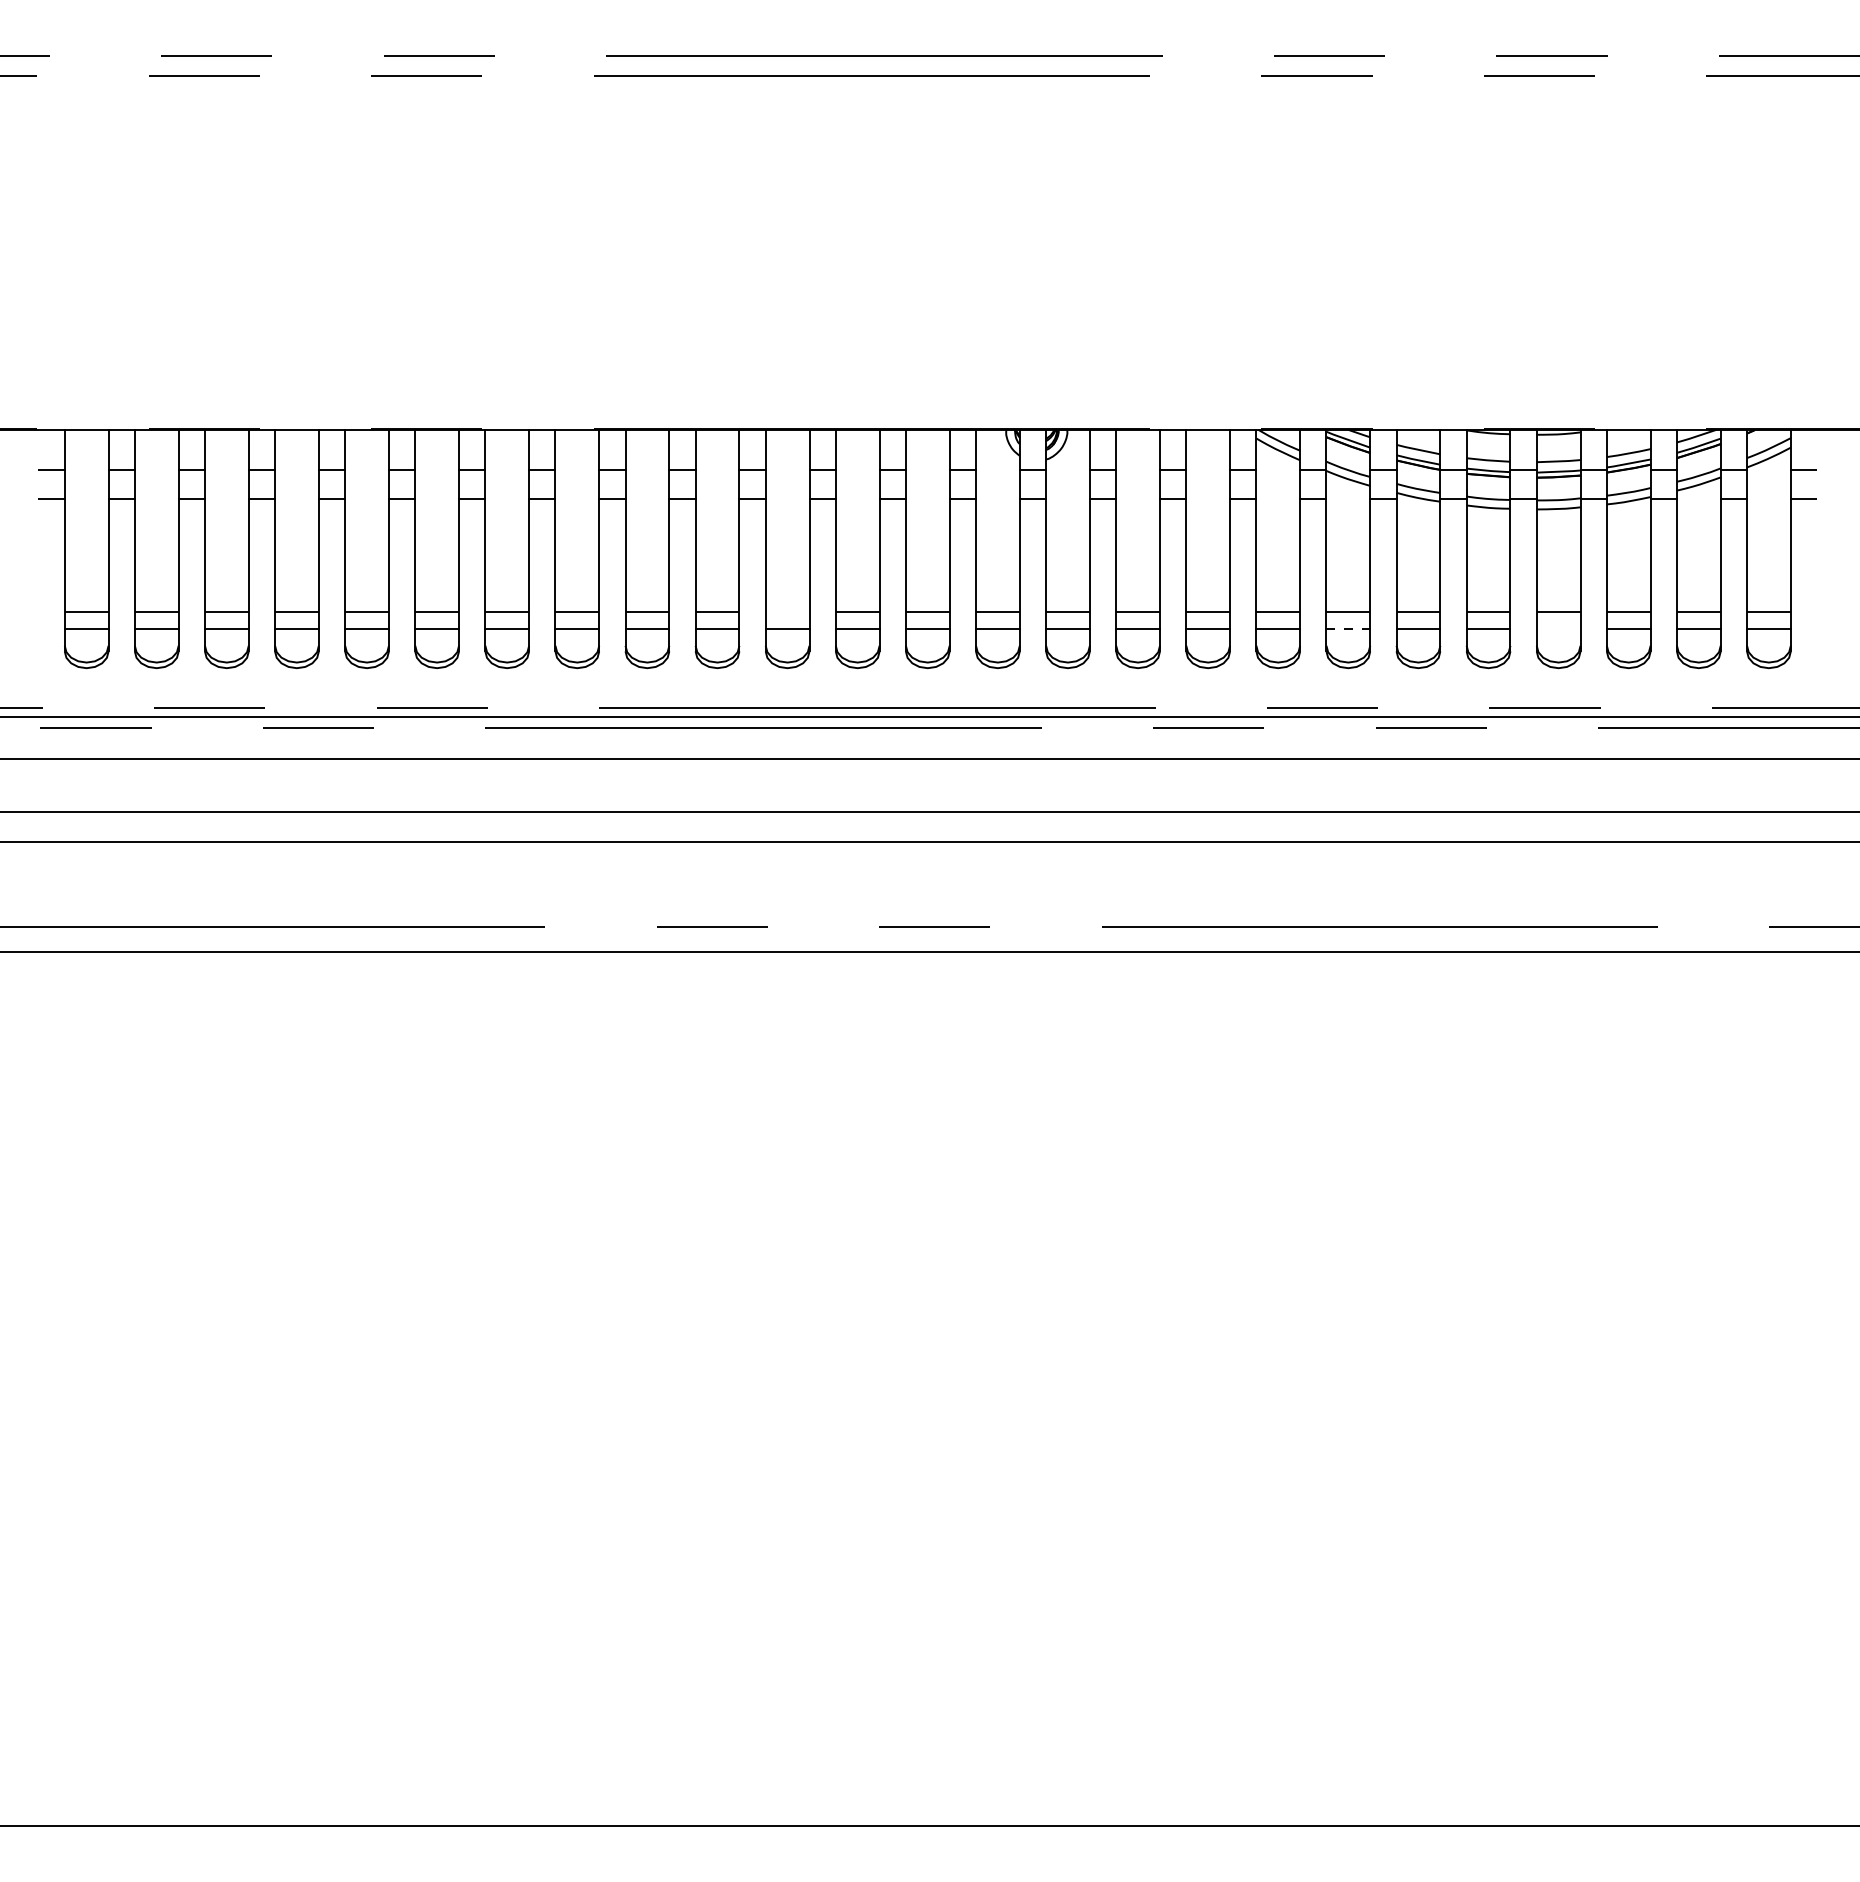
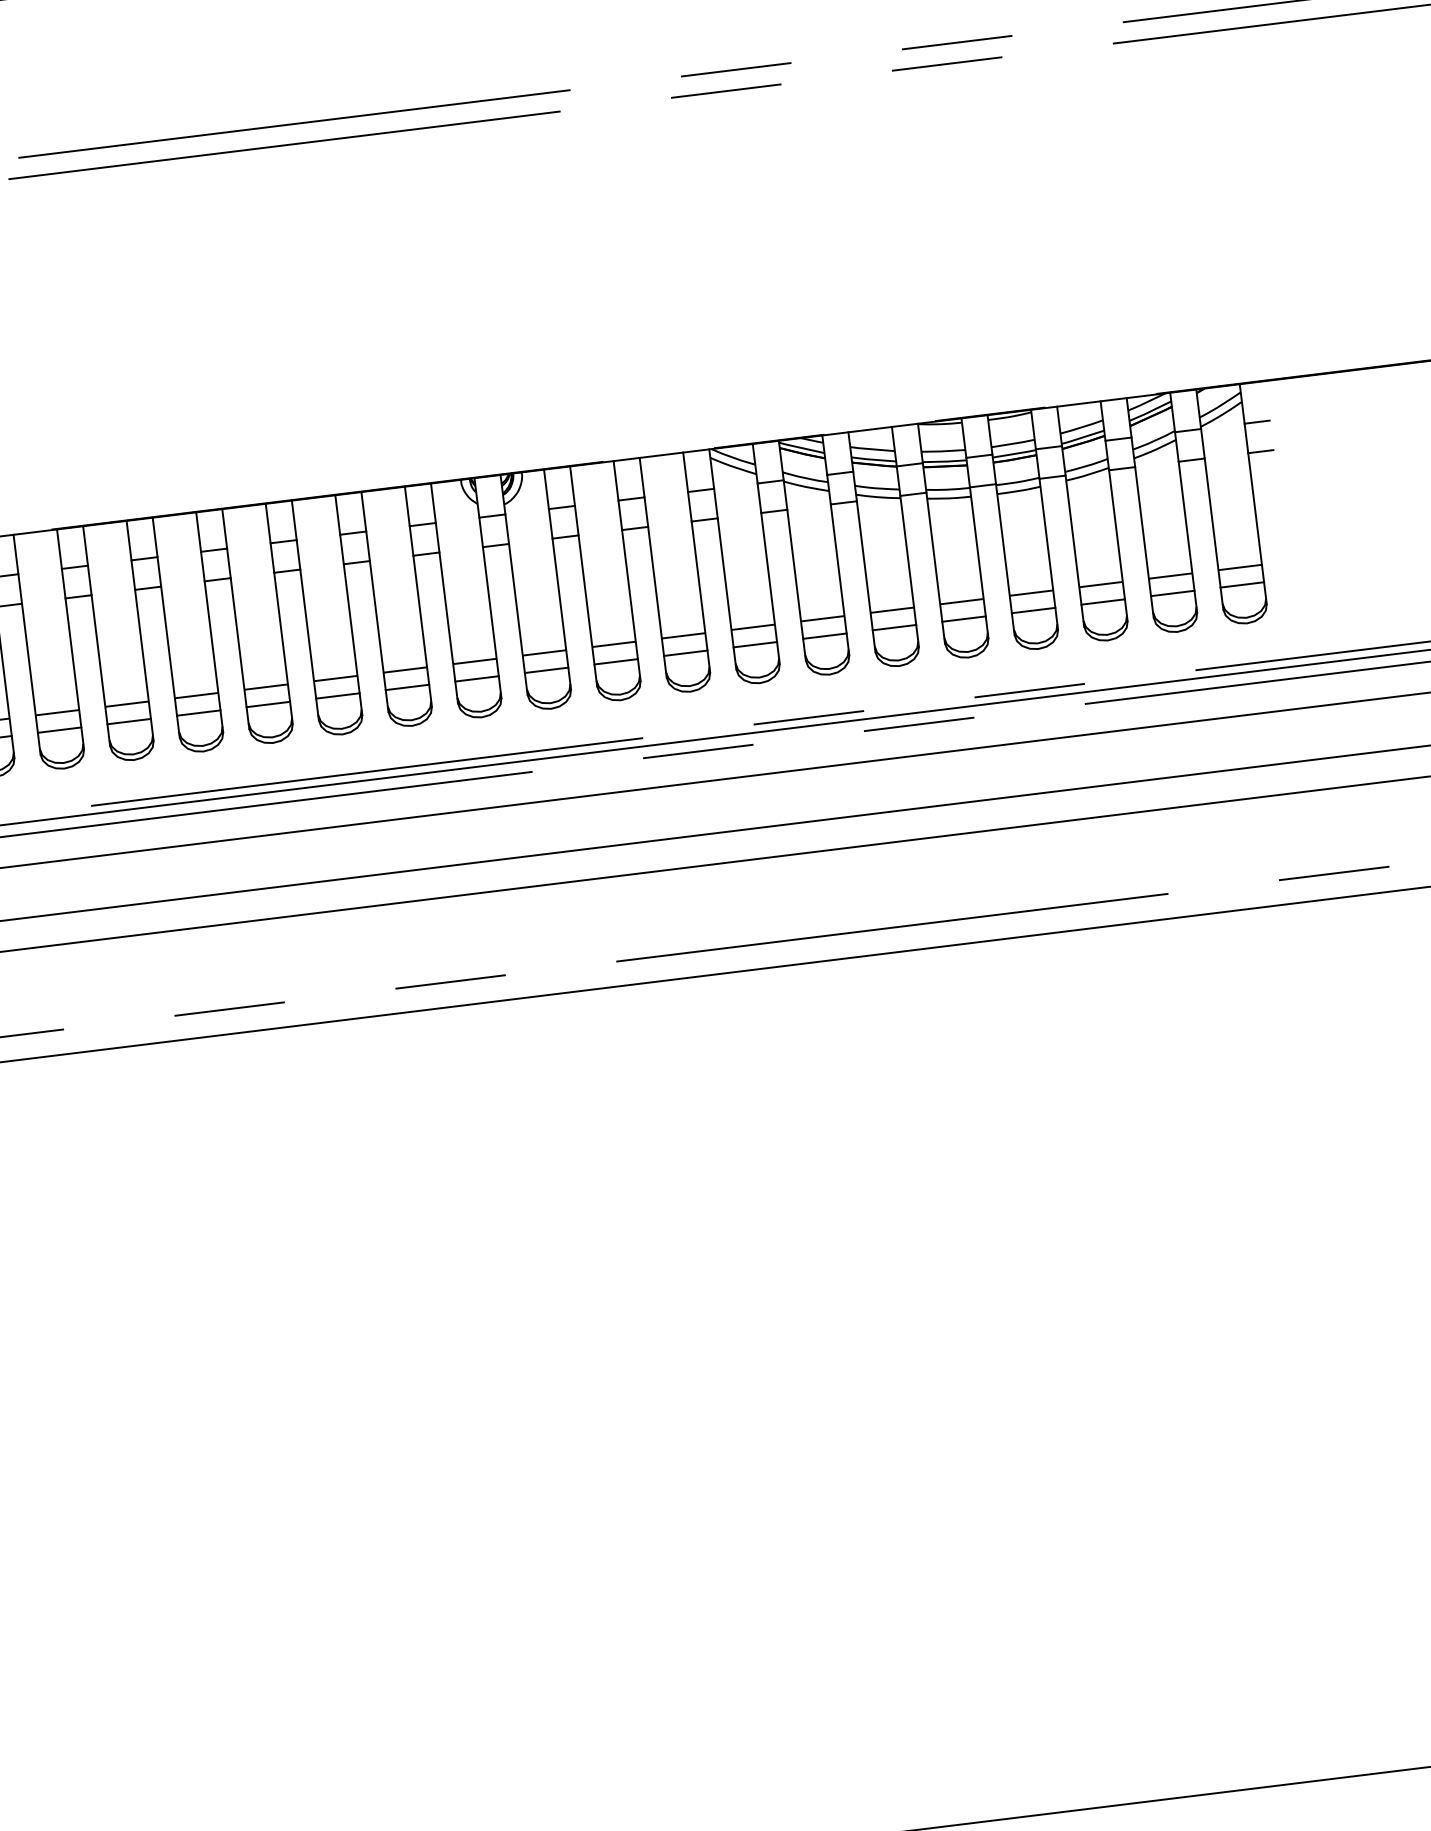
line: (787, 611) -> (266, 686), added
line: (1348, 629) -> (825, 636), dashed -> solid
line: (1558, 629) -> (1033, 610), added

